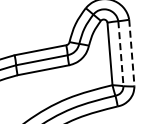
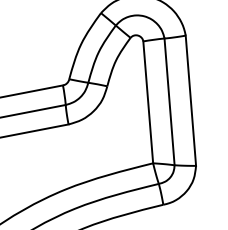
line: (120, 53) -> (168, 101), dashed -> solid
line: (131, 53) -> (190, 101), dashed -> solid

